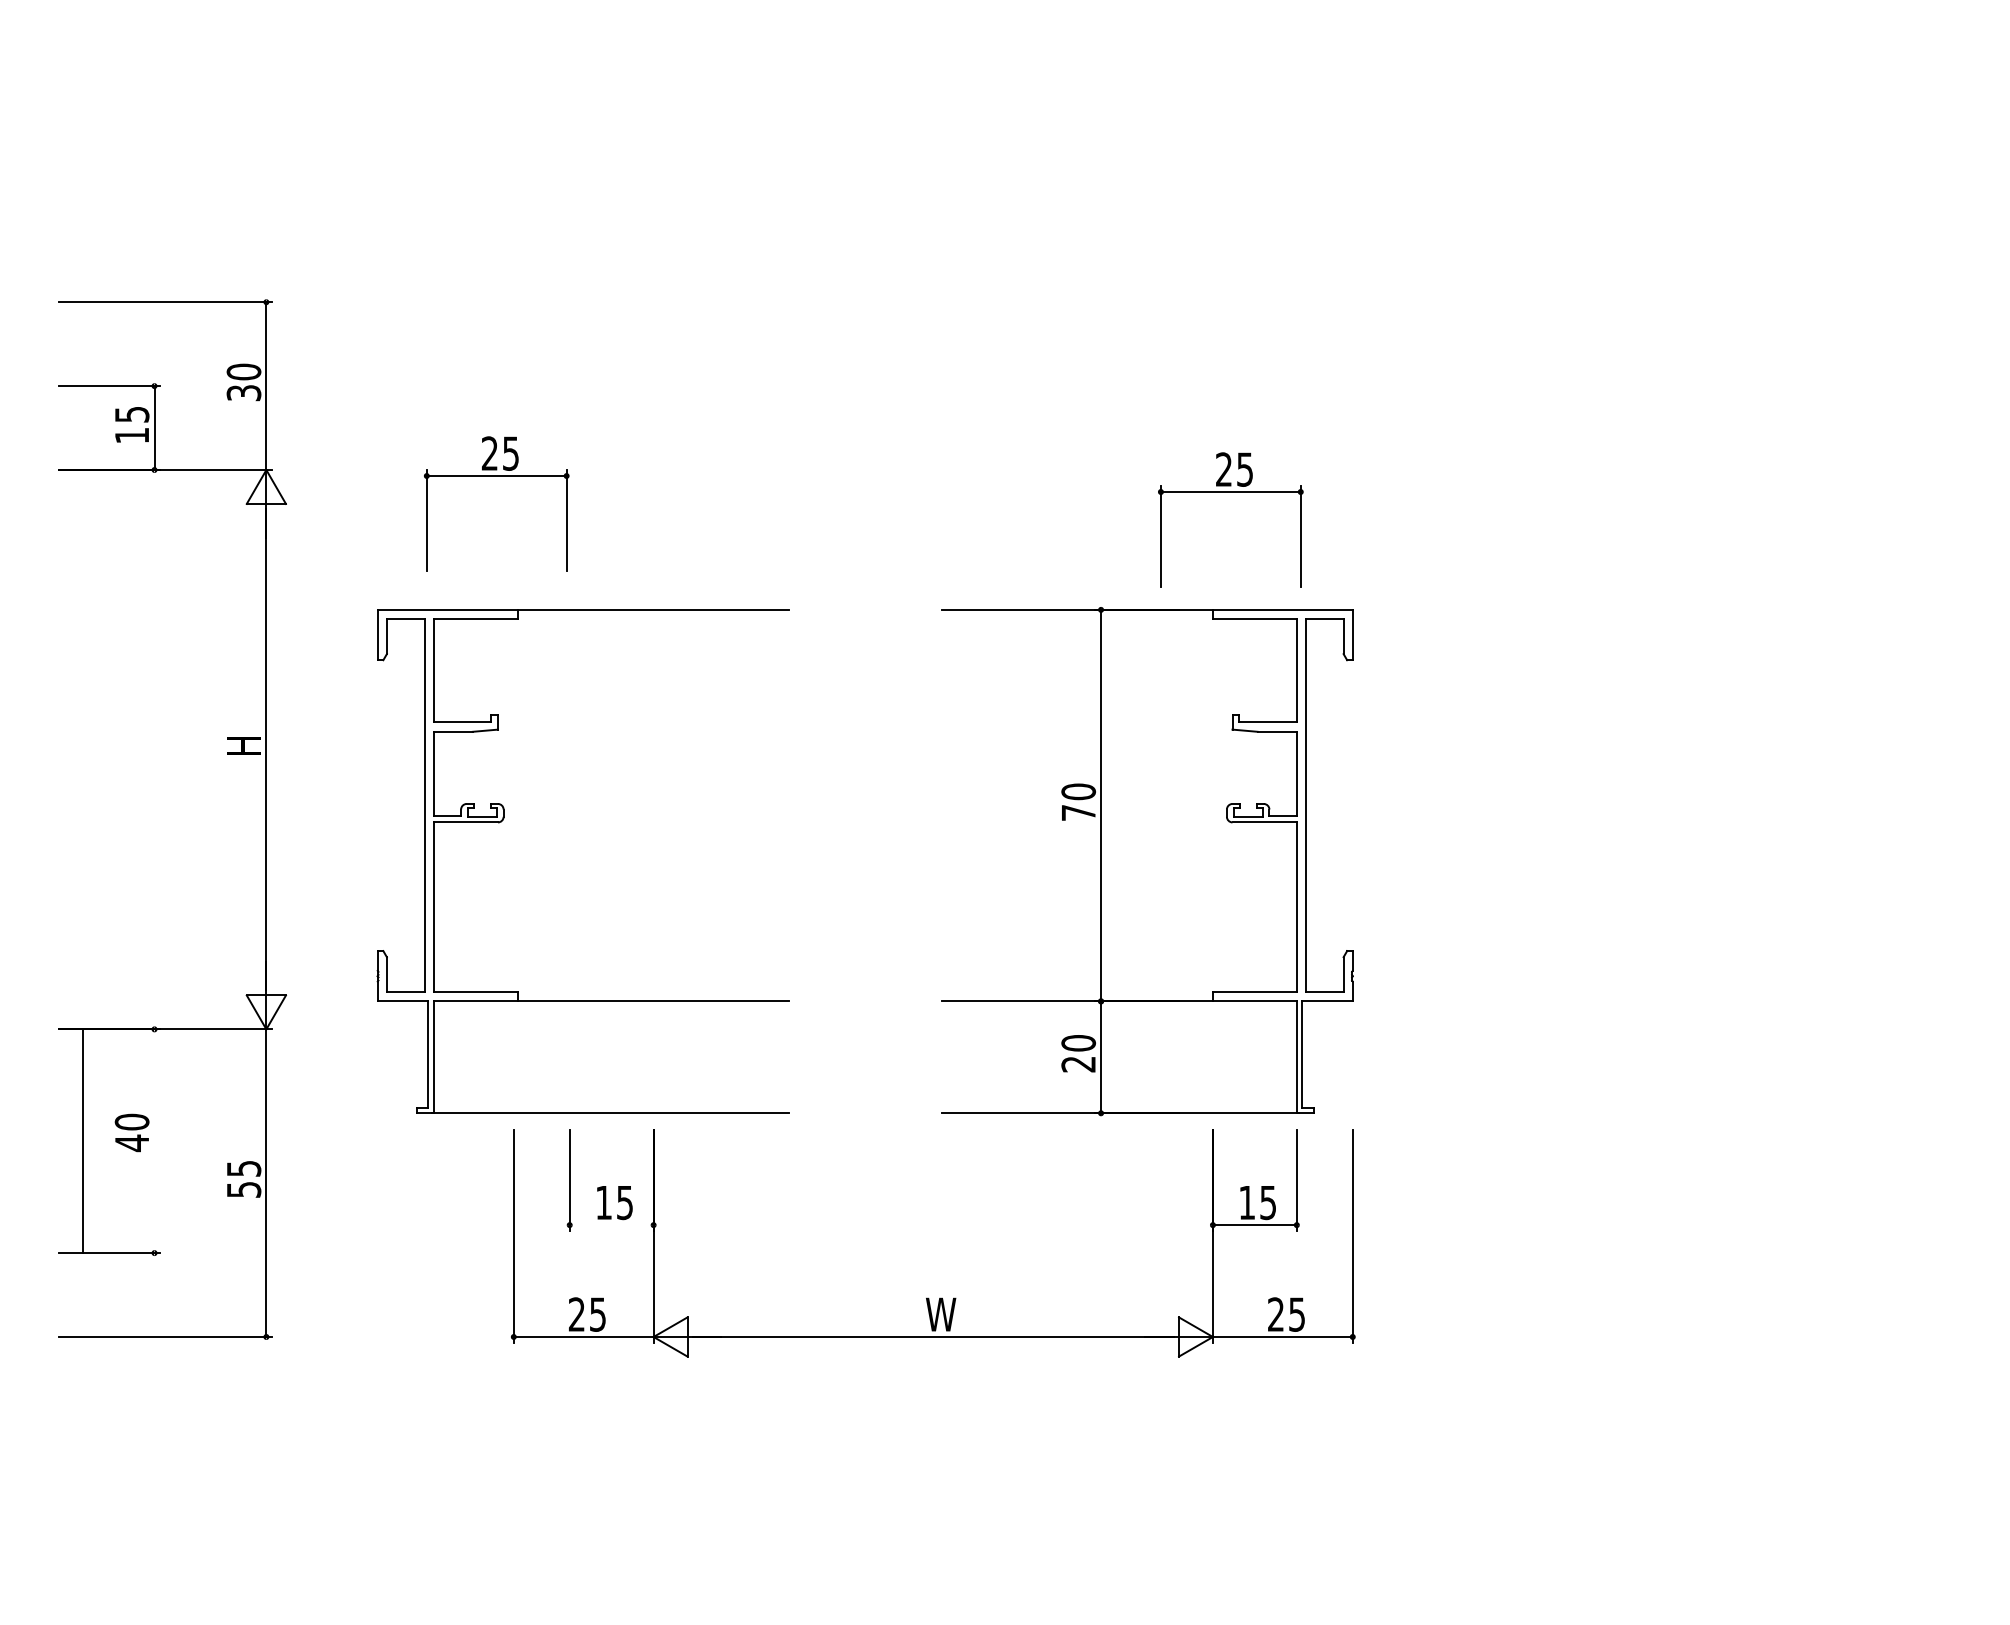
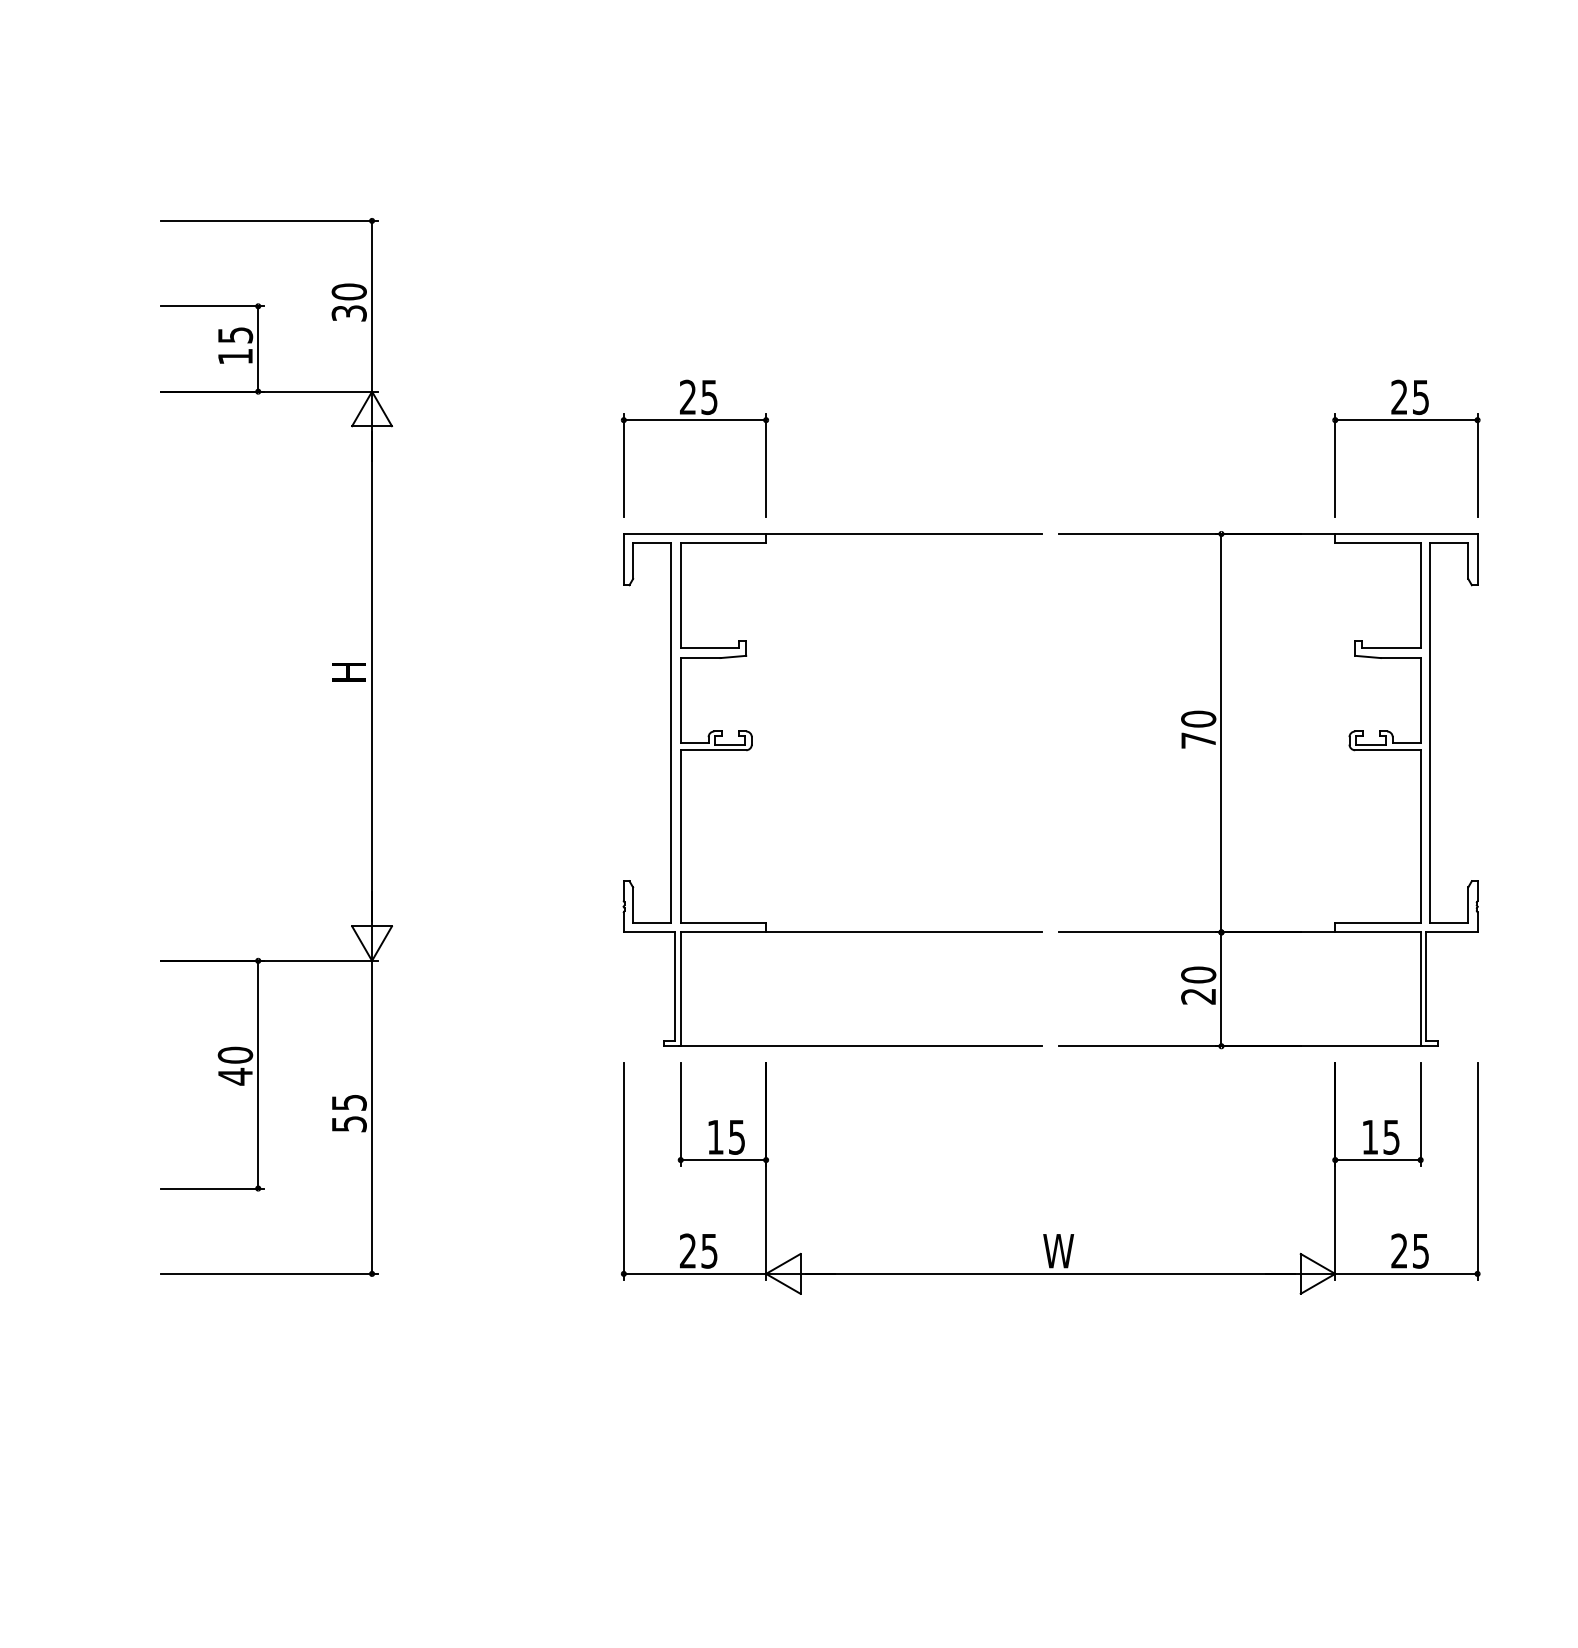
part: (496, 476) -> (694, 420), moved
part: (1230, 492) -> (1406, 420), moved
part: (503, 820) -> (751, 748), moved
line: (82, 1141) -> (258, 1074), moved
line: (611, 1225) -> (723, 1160), added

